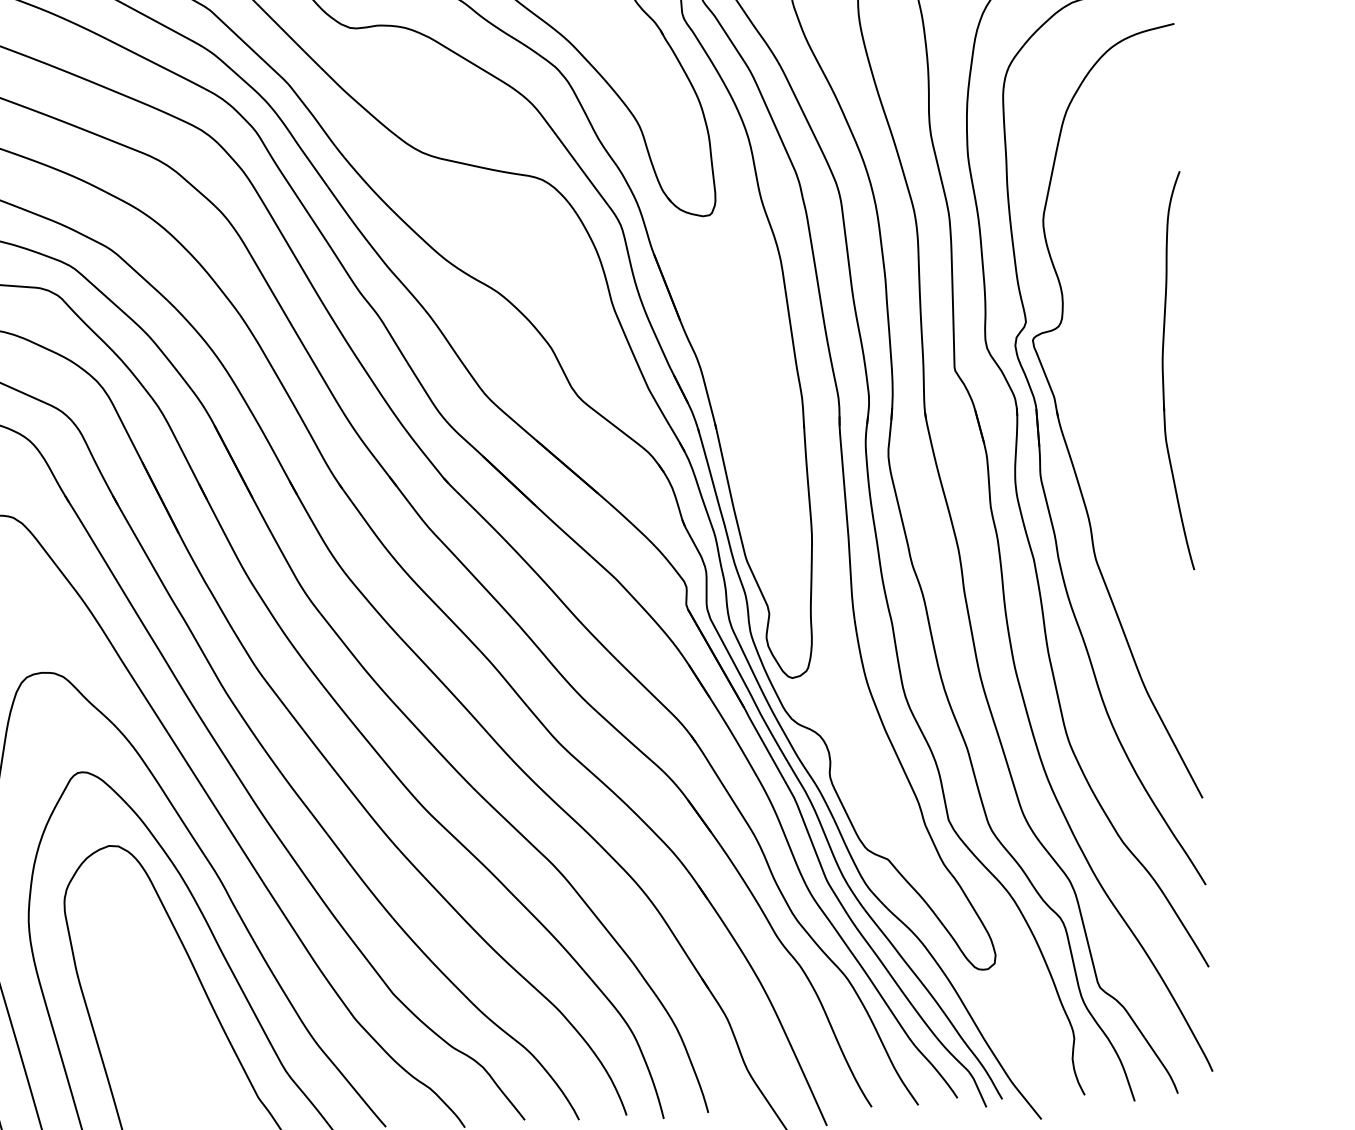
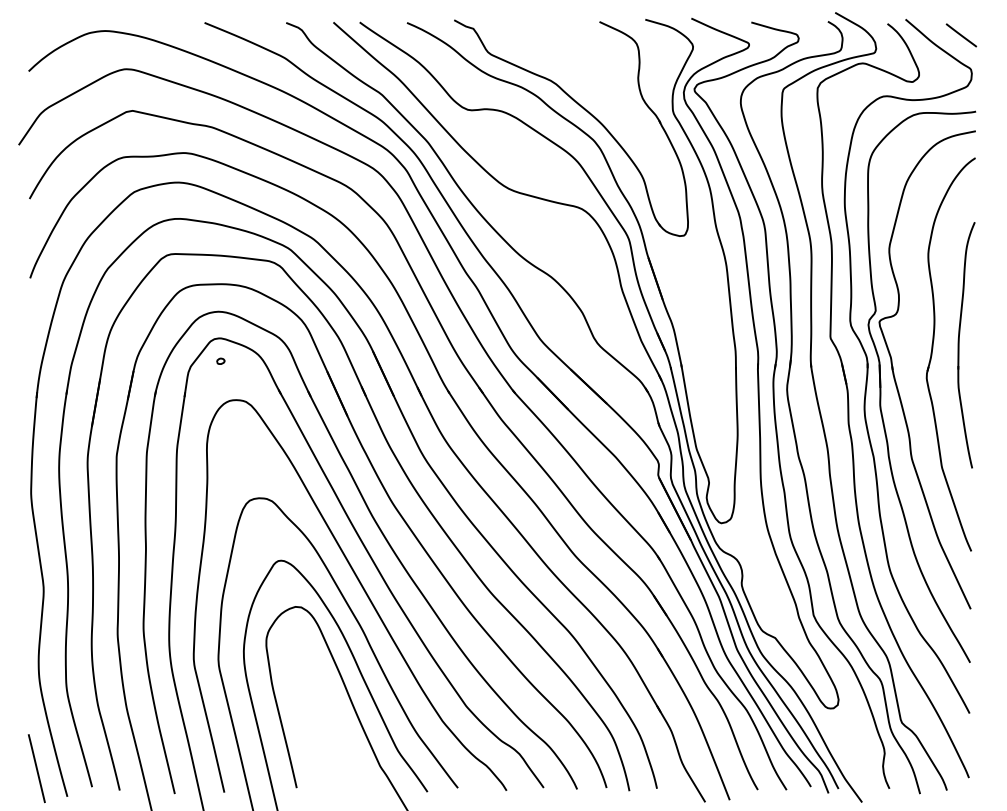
part: (1121, 388) -> (932, 354), added

